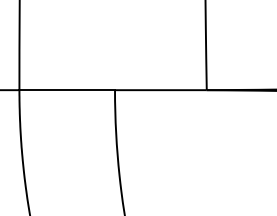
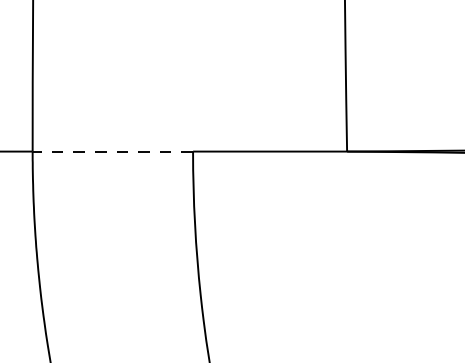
line: (67, 90) -> (113, 152), solid -> dashed

